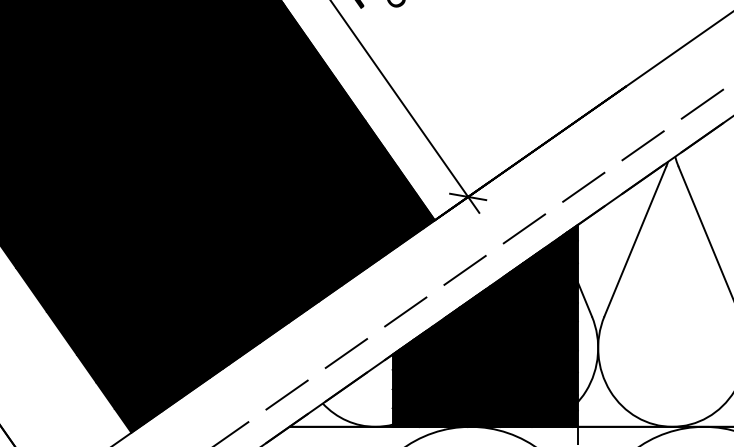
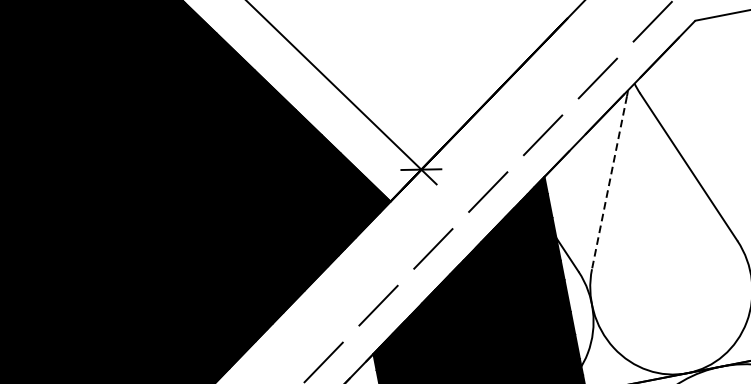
line: (635, 241) -> (609, 182), solid -> dashed

